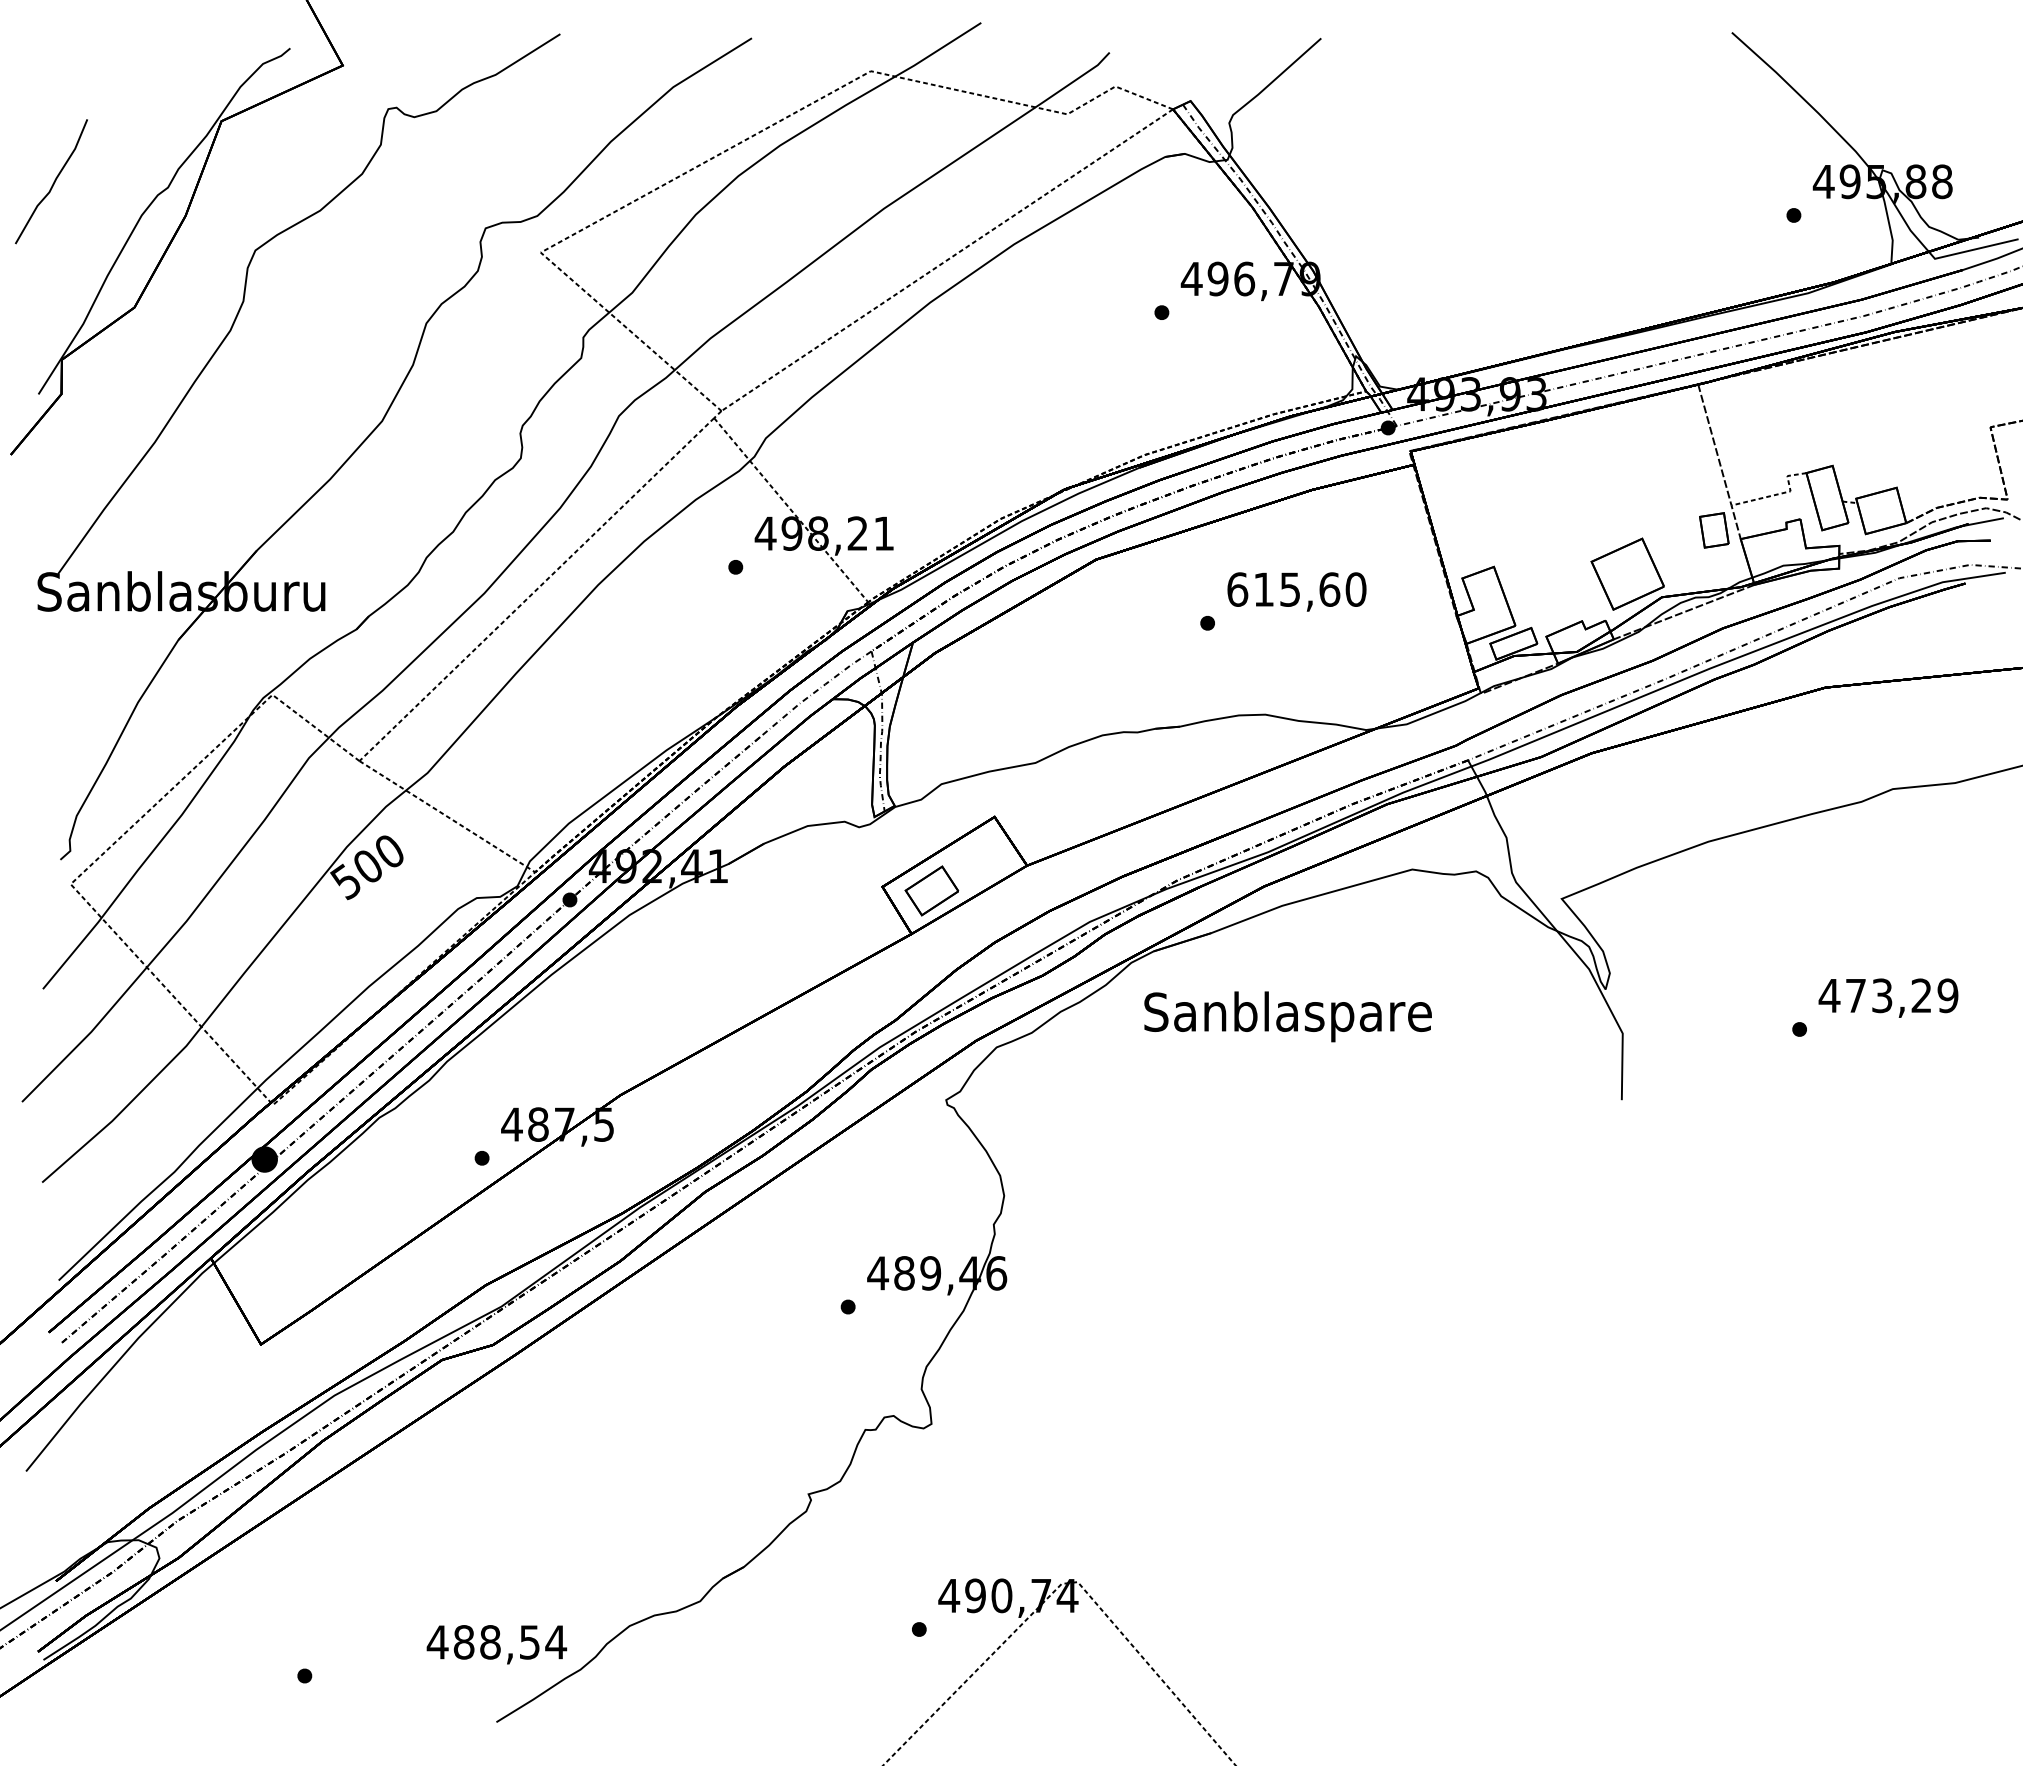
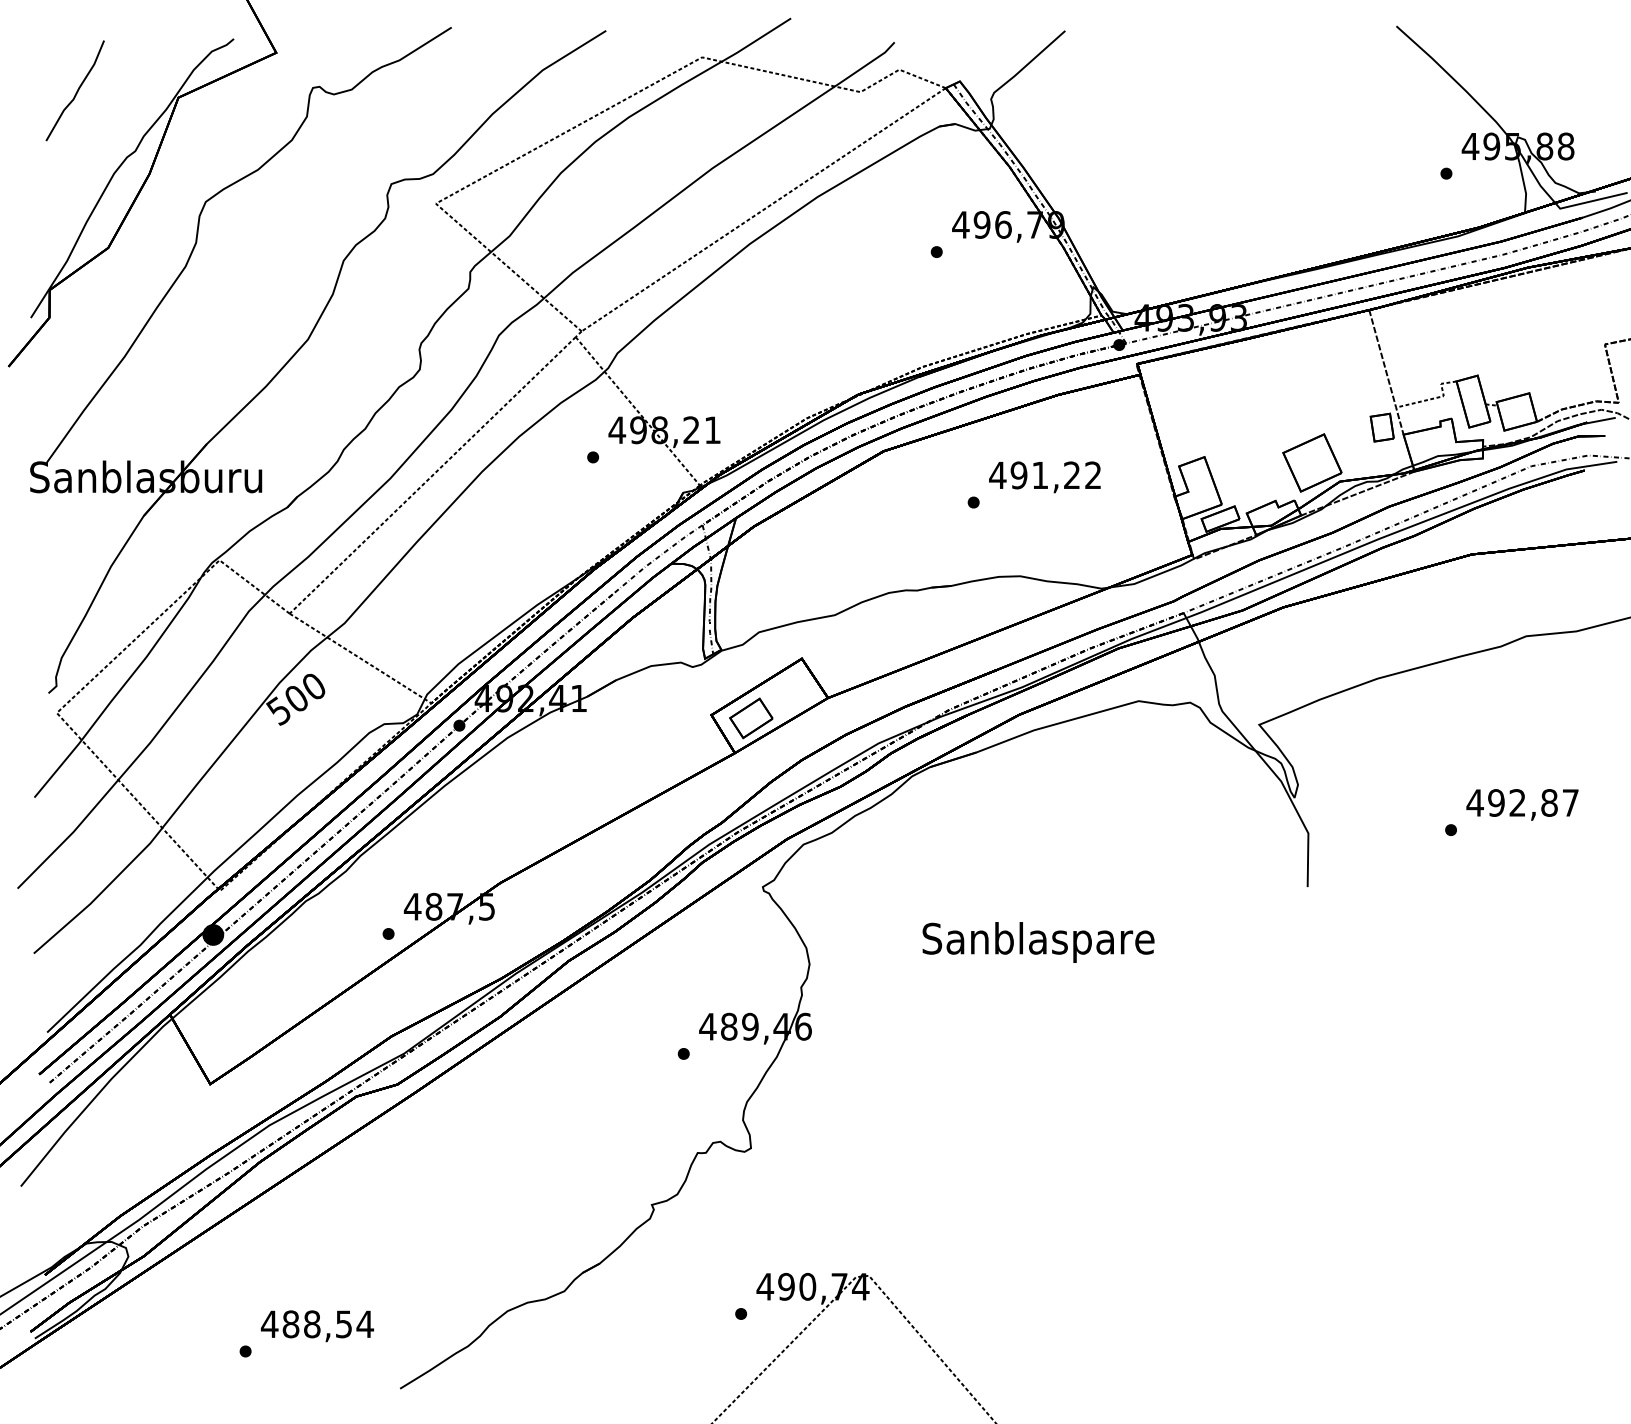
curve: (53, 181) -> (76, 90), moved
text: (1296, 589) -> (1045, 475), 615,60 -> 491,22
text: (1901, 995) -> (1533, 802), 473,29 -> 492,87
text: (1287, 1016) -> (1038, 942), moved
text: (496, 1644) -> (317, 1326), moved

